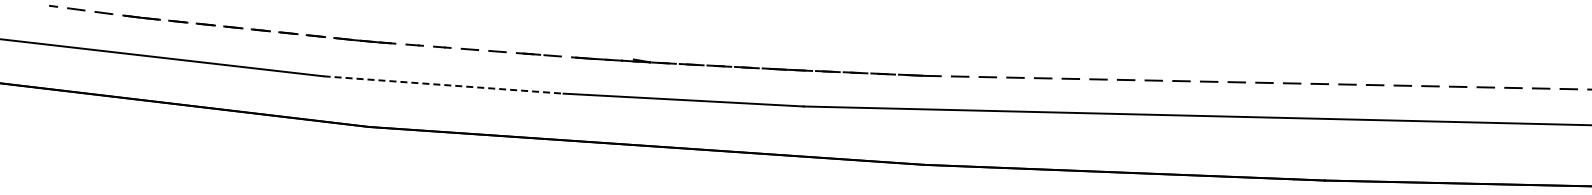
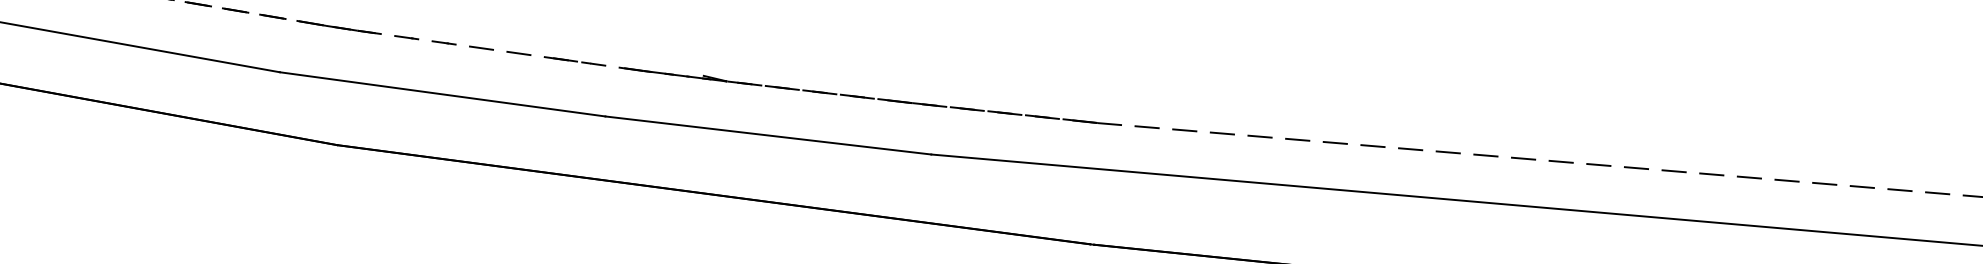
line: (444, 85) -> (443, 95), dashed -> solid

